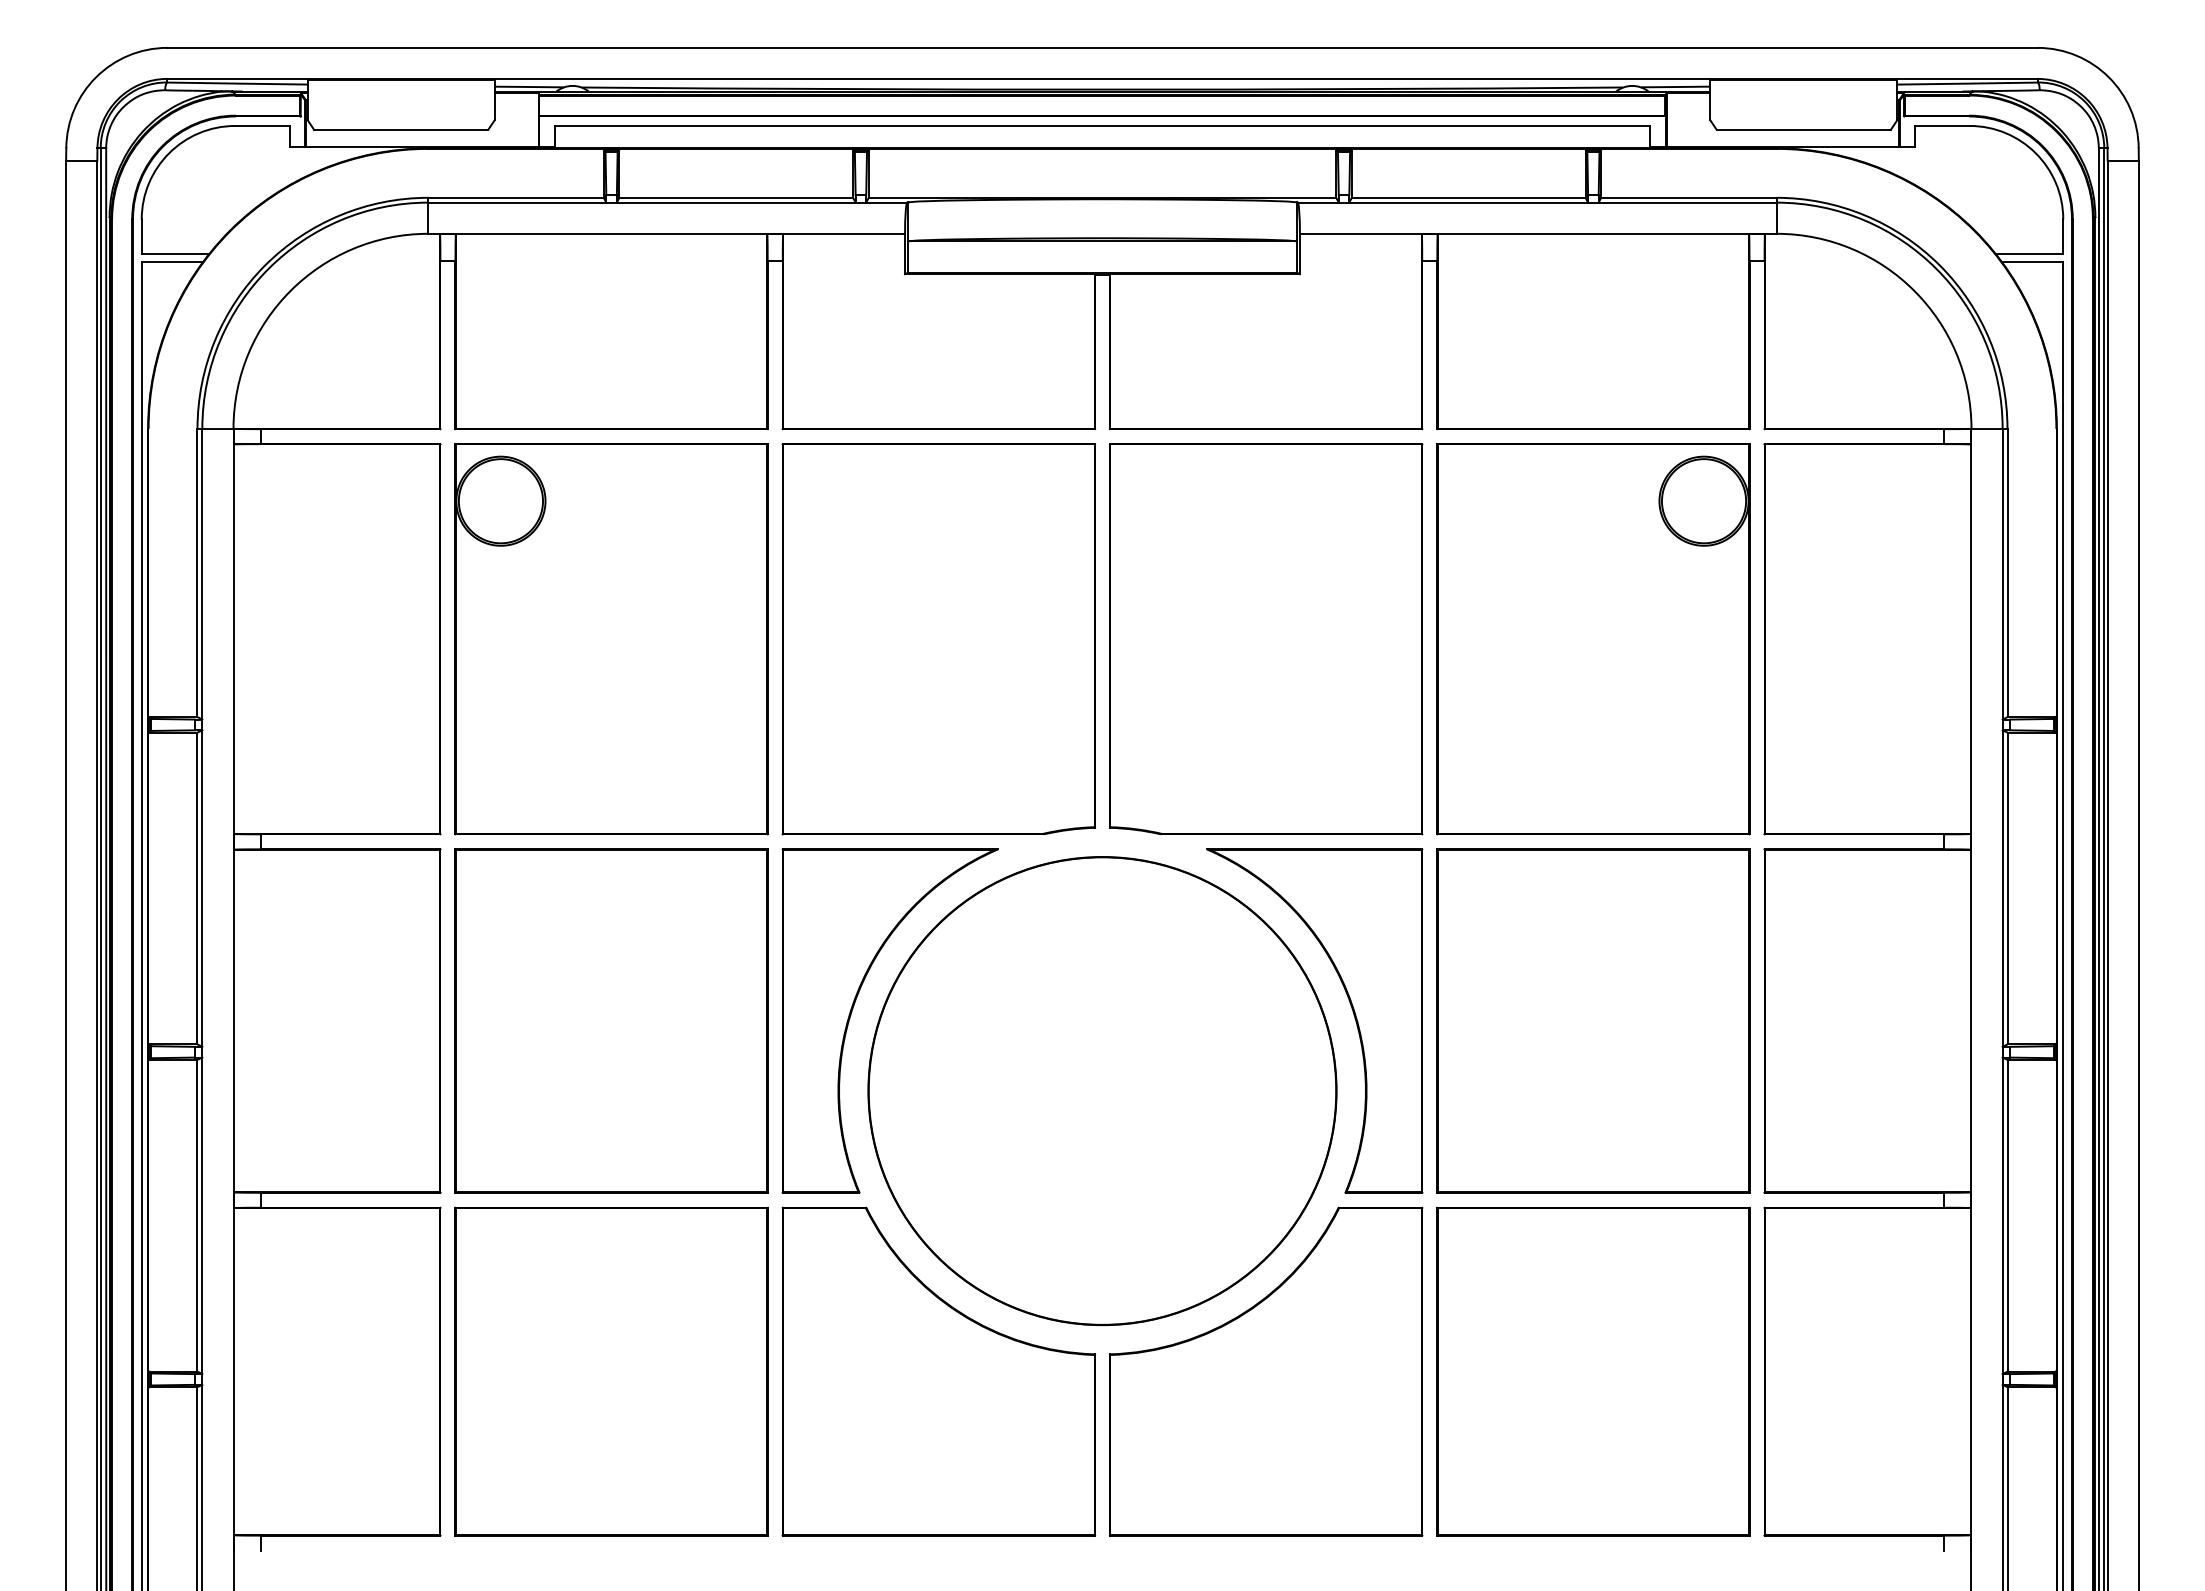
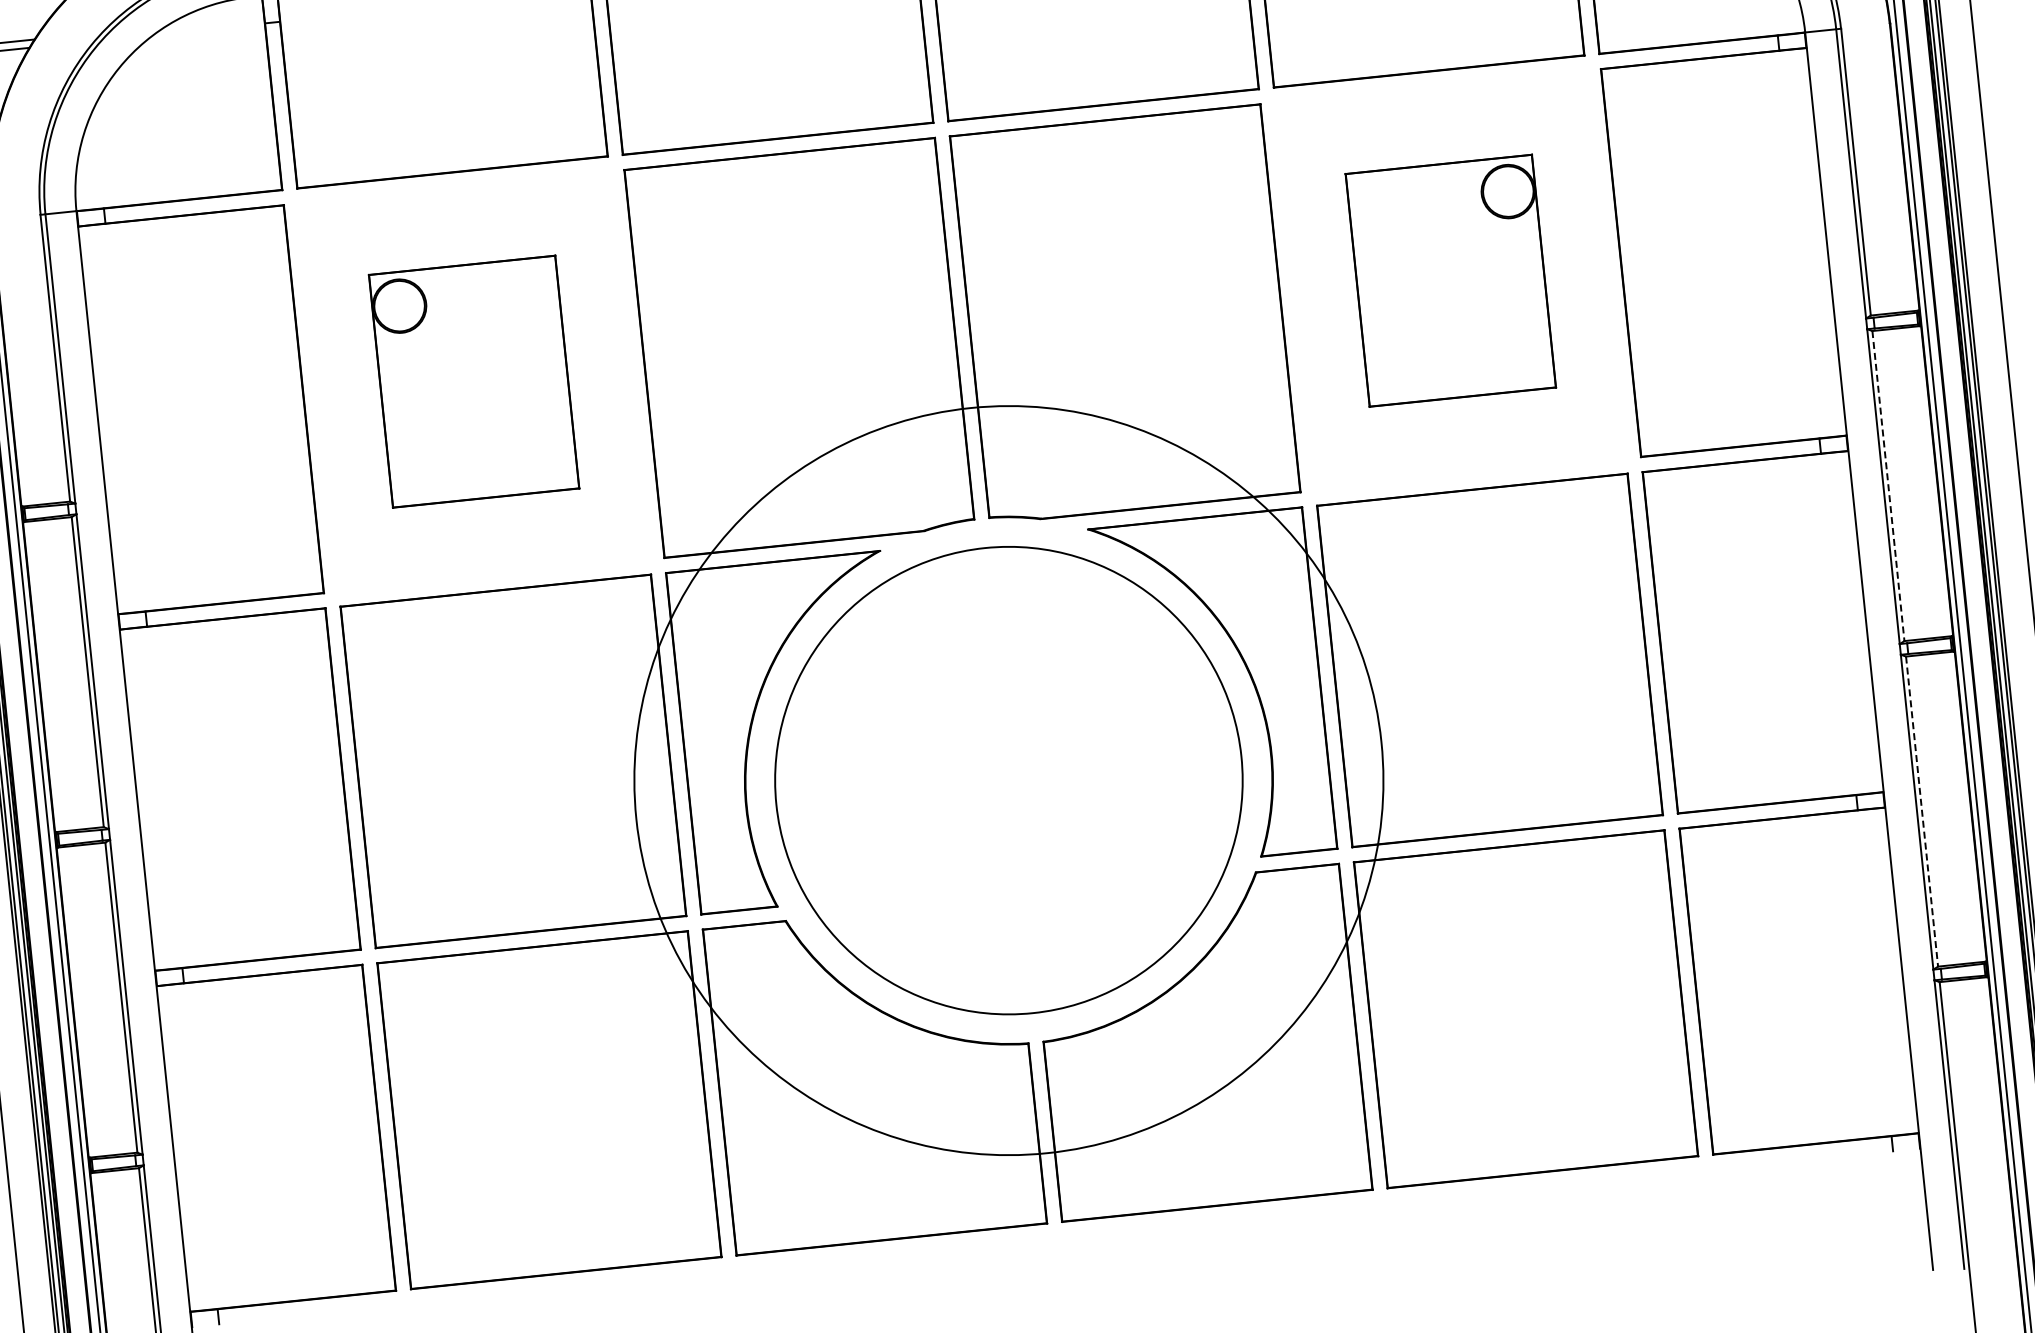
part: (611, 639) -> (474, 381), size x0.6
part: (1593, 639) -> (1450, 280), size x0.6
line: (2007, 888) -> (1888, 486), solid -> dashed
circle: (1102, 1091) -> (1008, 781), size x1.6
line: (2007, 1215) -> (1921, 811), solid -> dashed

